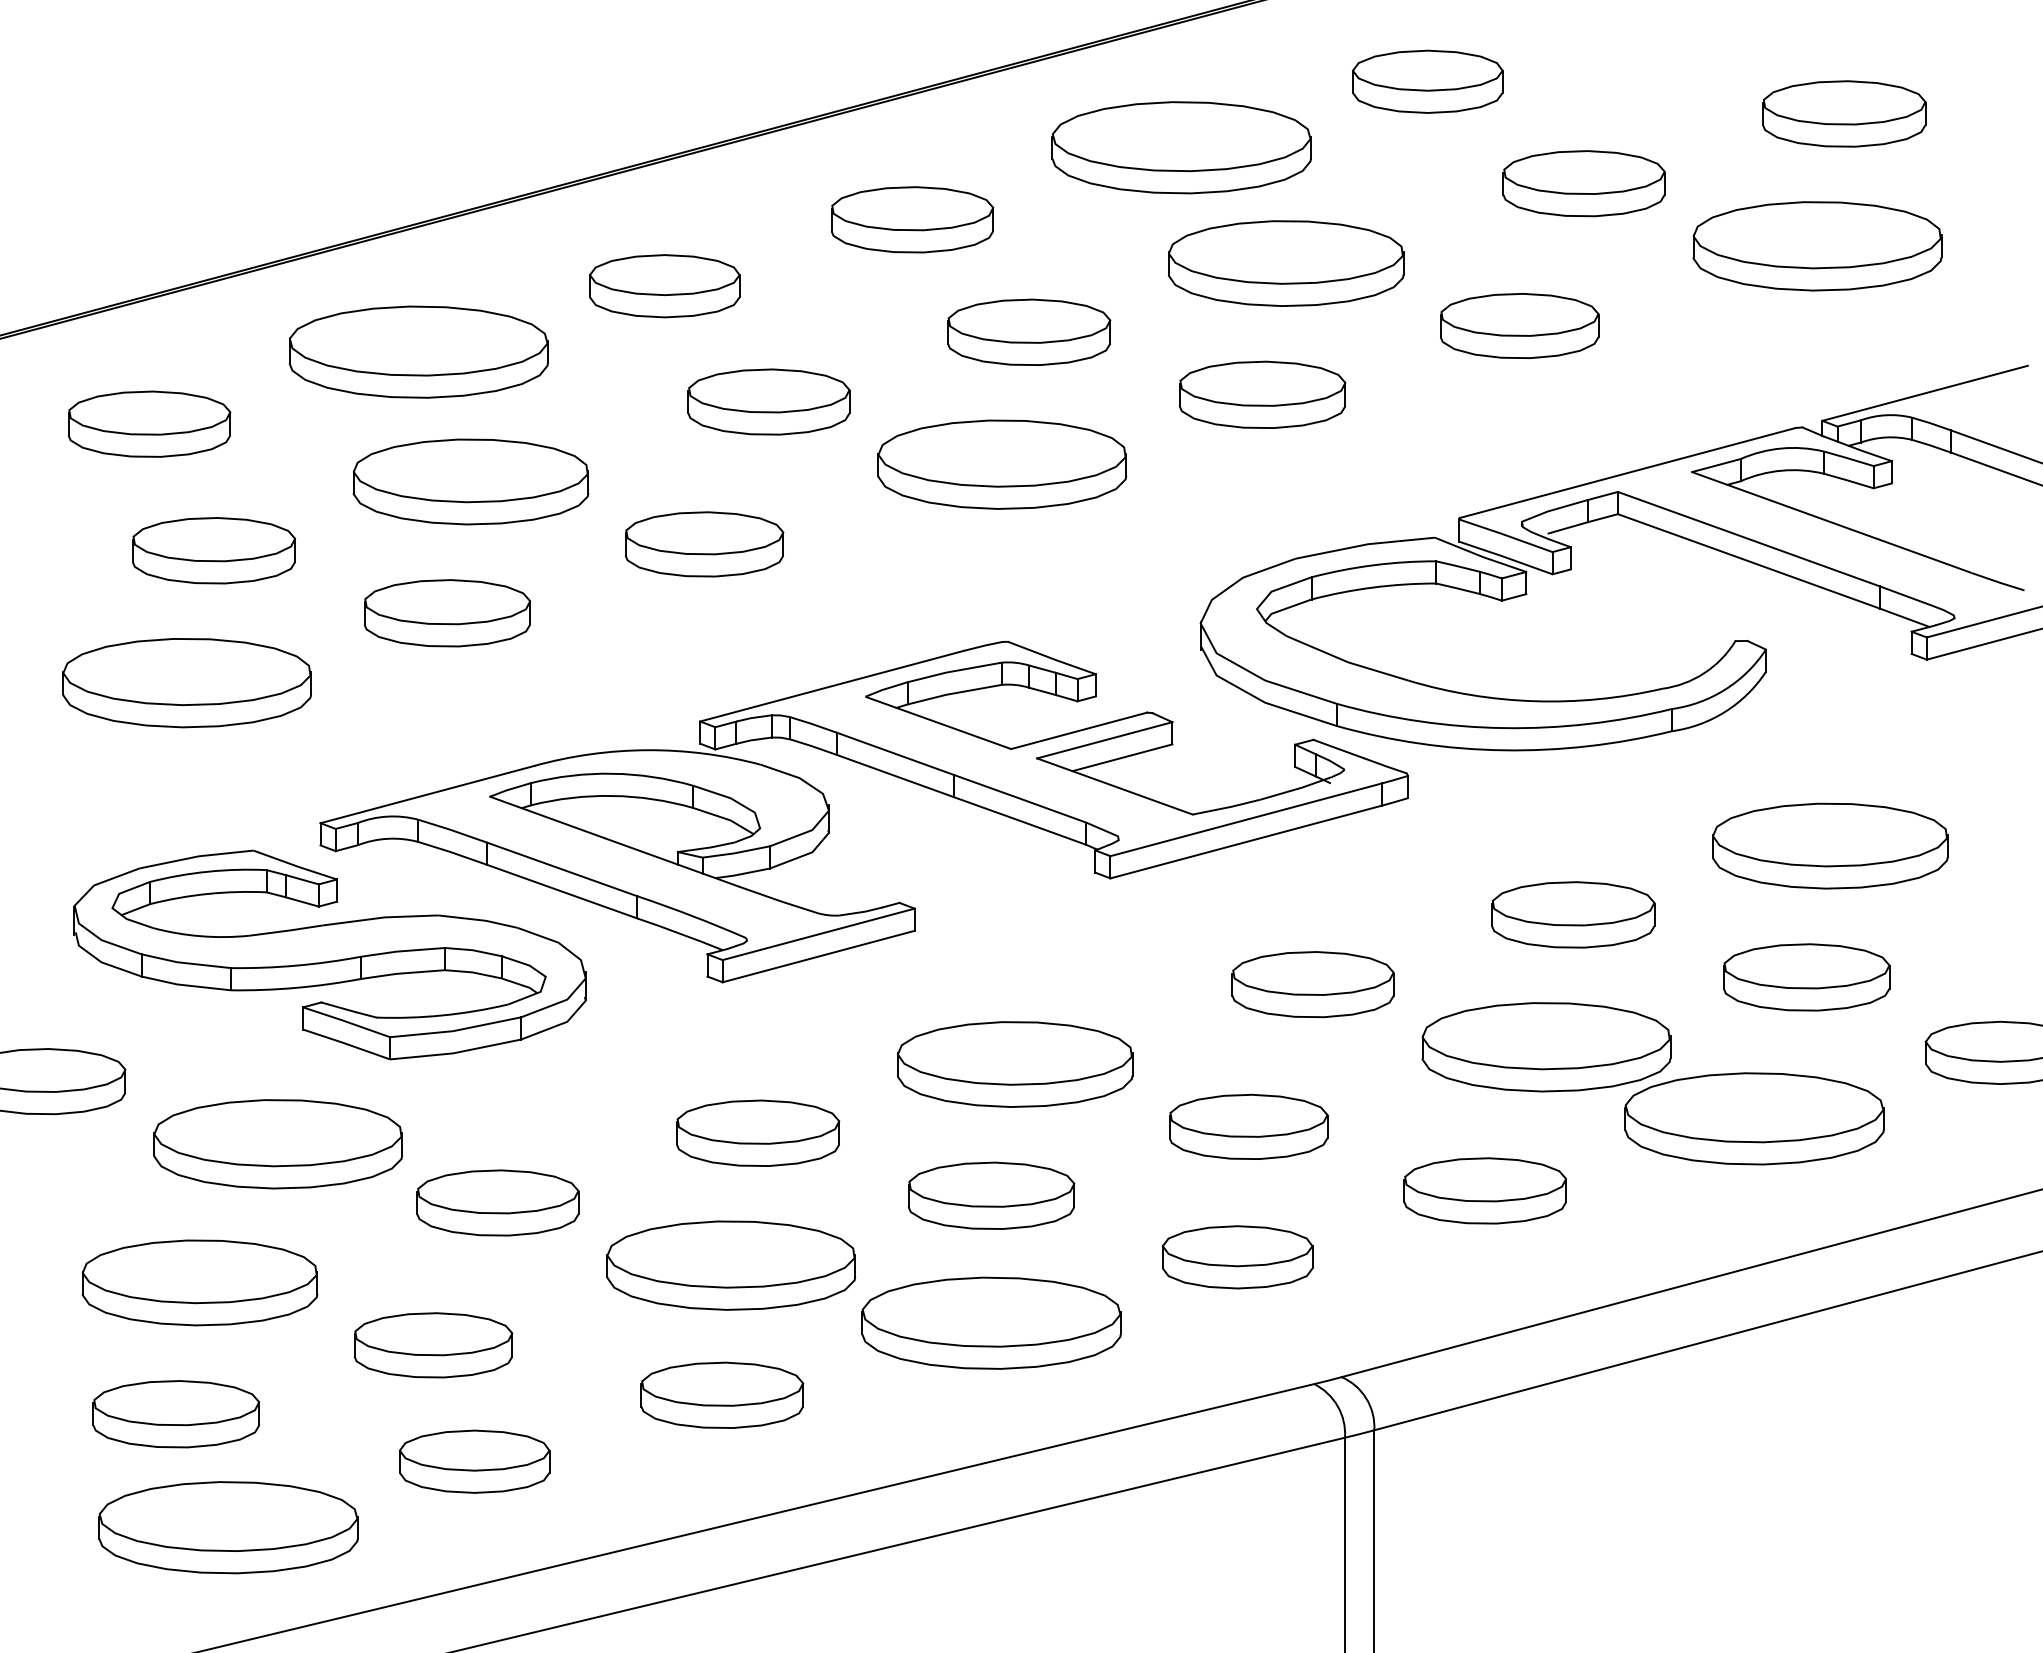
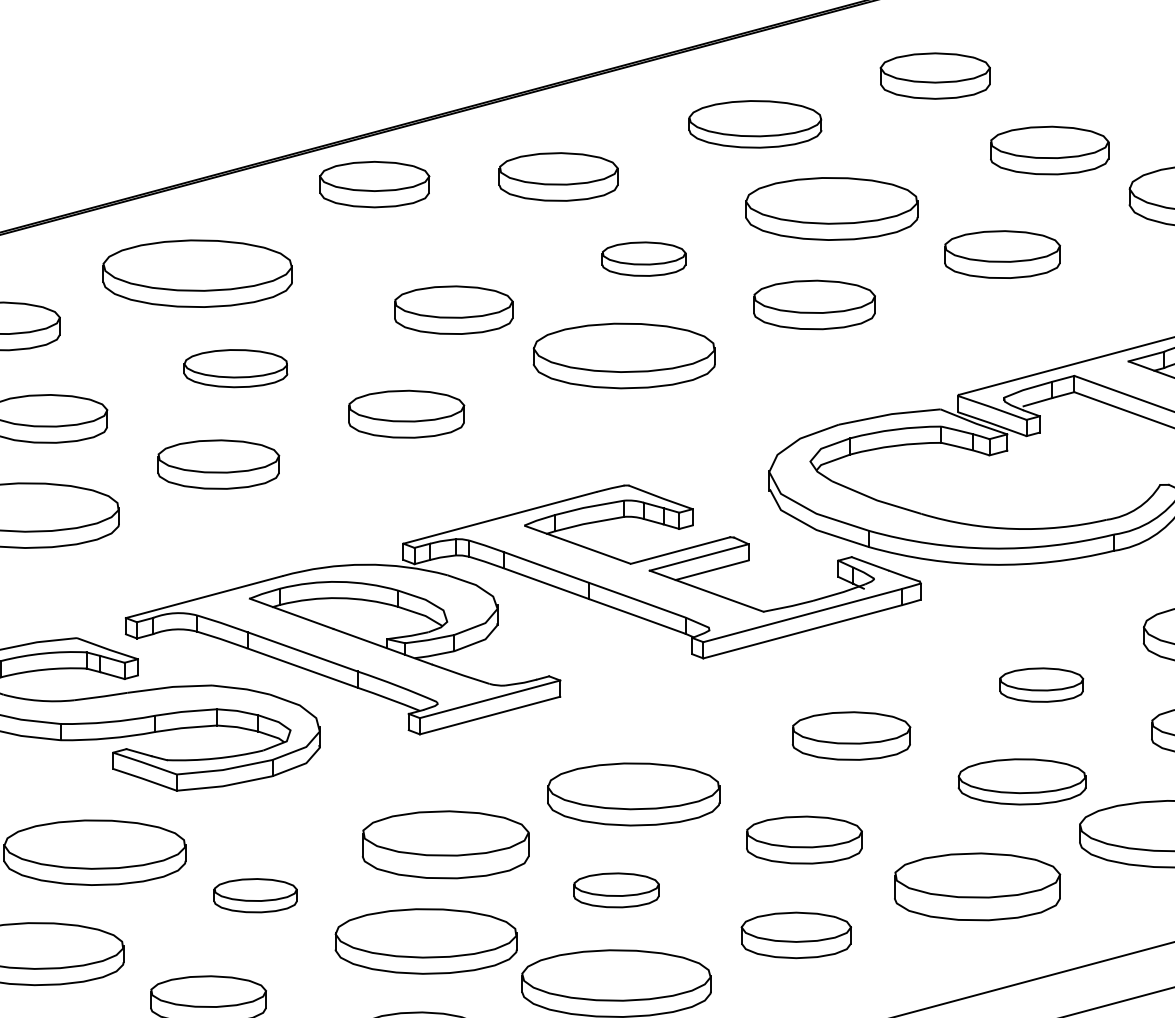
part: (1181, 147) -> (755, 124), size x0.7
part: (664, 286) -> (374, 184), moved
part: (1029, 331) -> (644, 258), size x0.7
part: (470, 481) -> (235, 368), size x0.6
part: (1573, 914) -> (1041, 684), size x0.7
part: (1546, 1047) -> (1022, 782), size x0.7
part: (758, 1132) -> (446, 844), size x1.4
part: (1484, 1190) -> (976, 886), size x1.4
part: (991, 1195) -> (616, 890), size x0.7
part: (497, 1202) -> (255, 895), size x0.7

